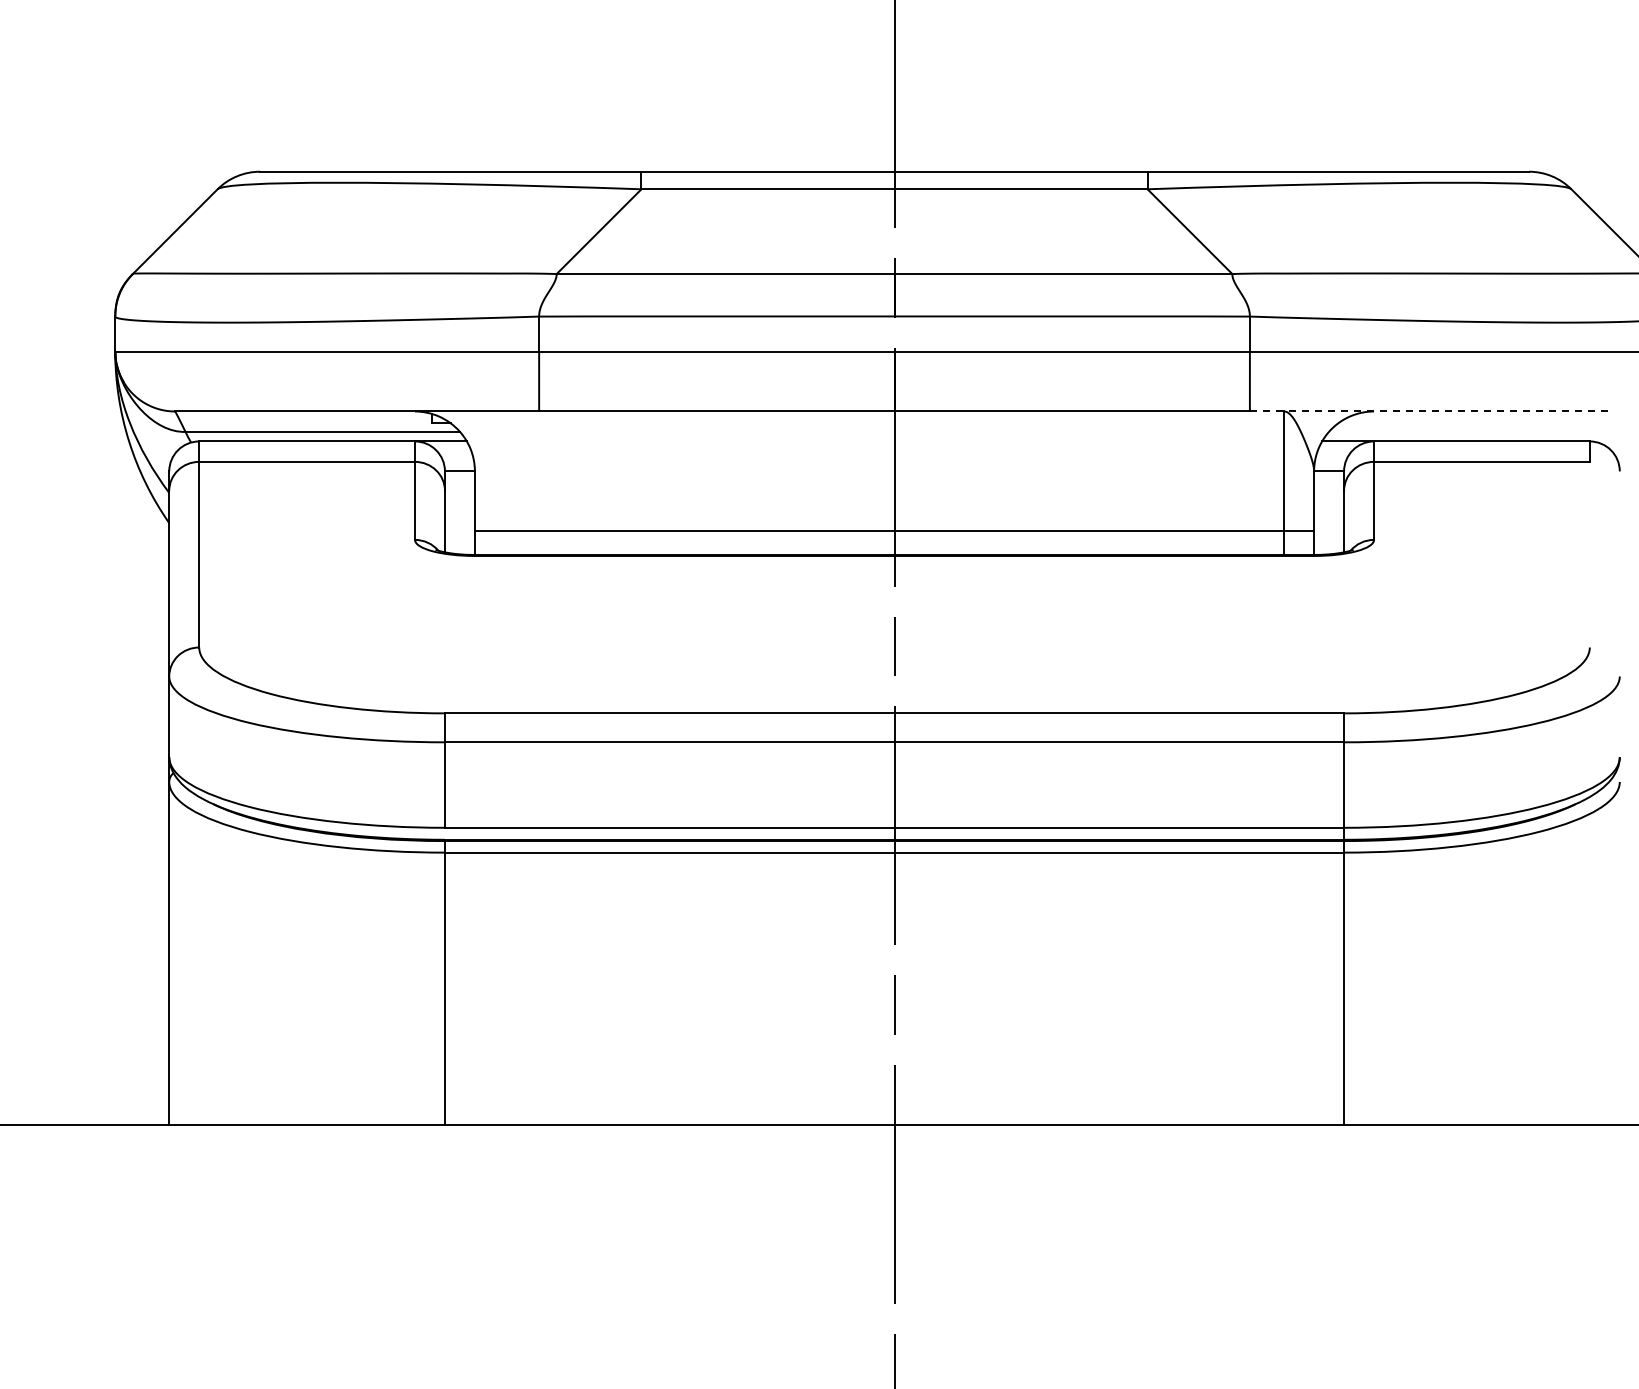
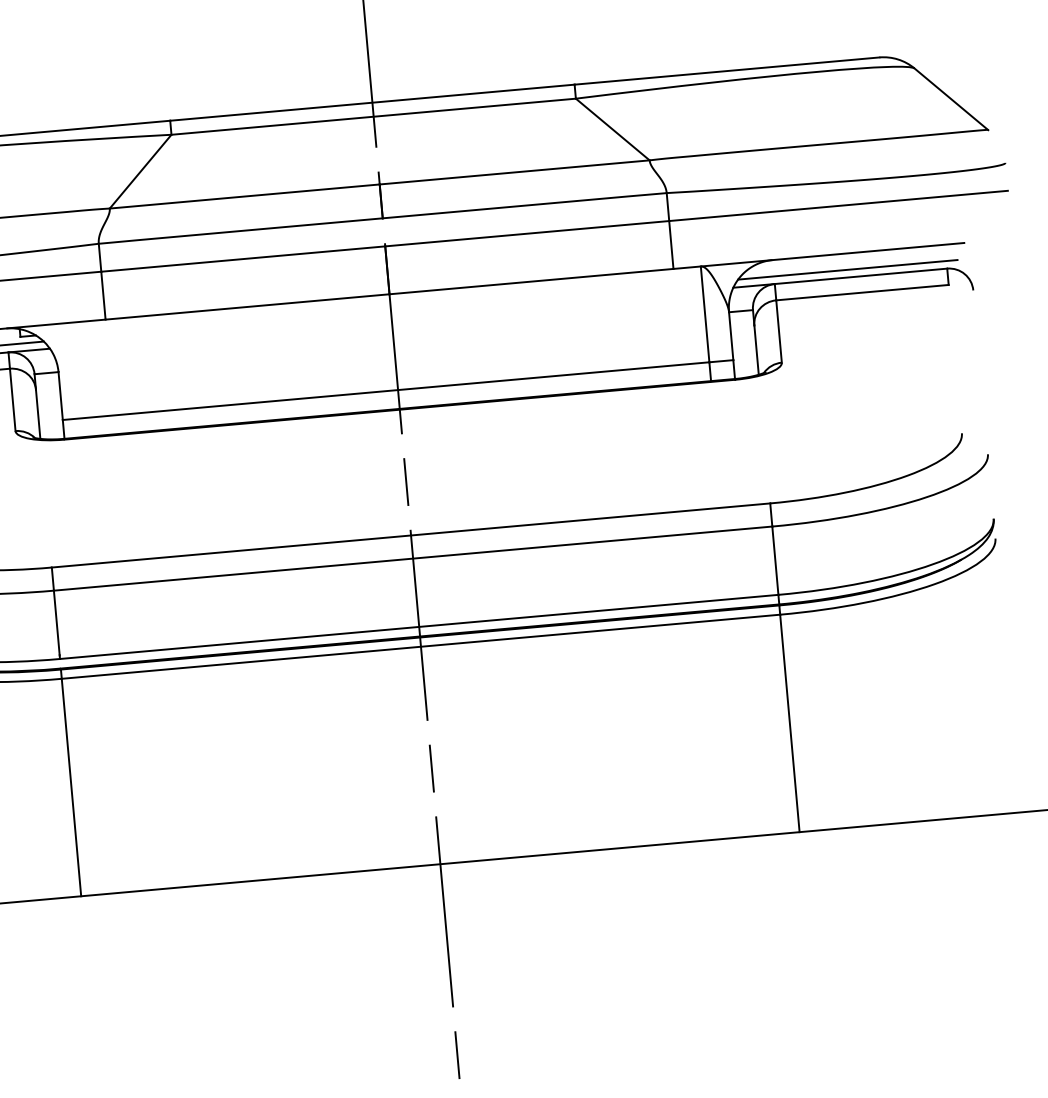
line: (1431, 411) -> (818, 255), dashed -> solid
line: (1465, 431) -> (847, 269), added

